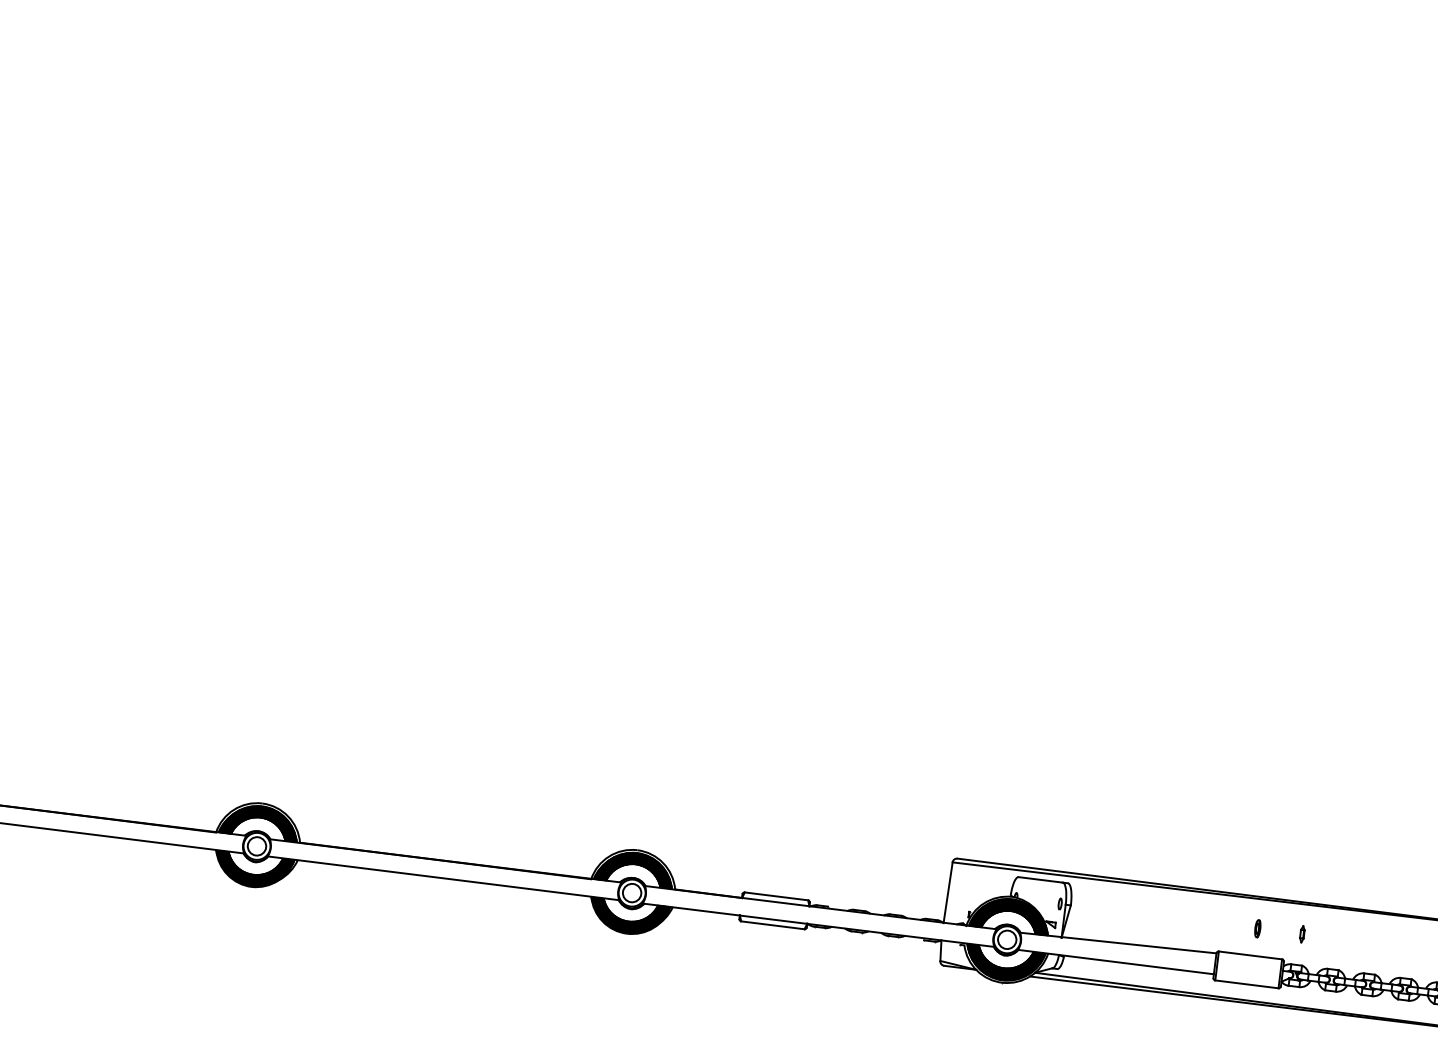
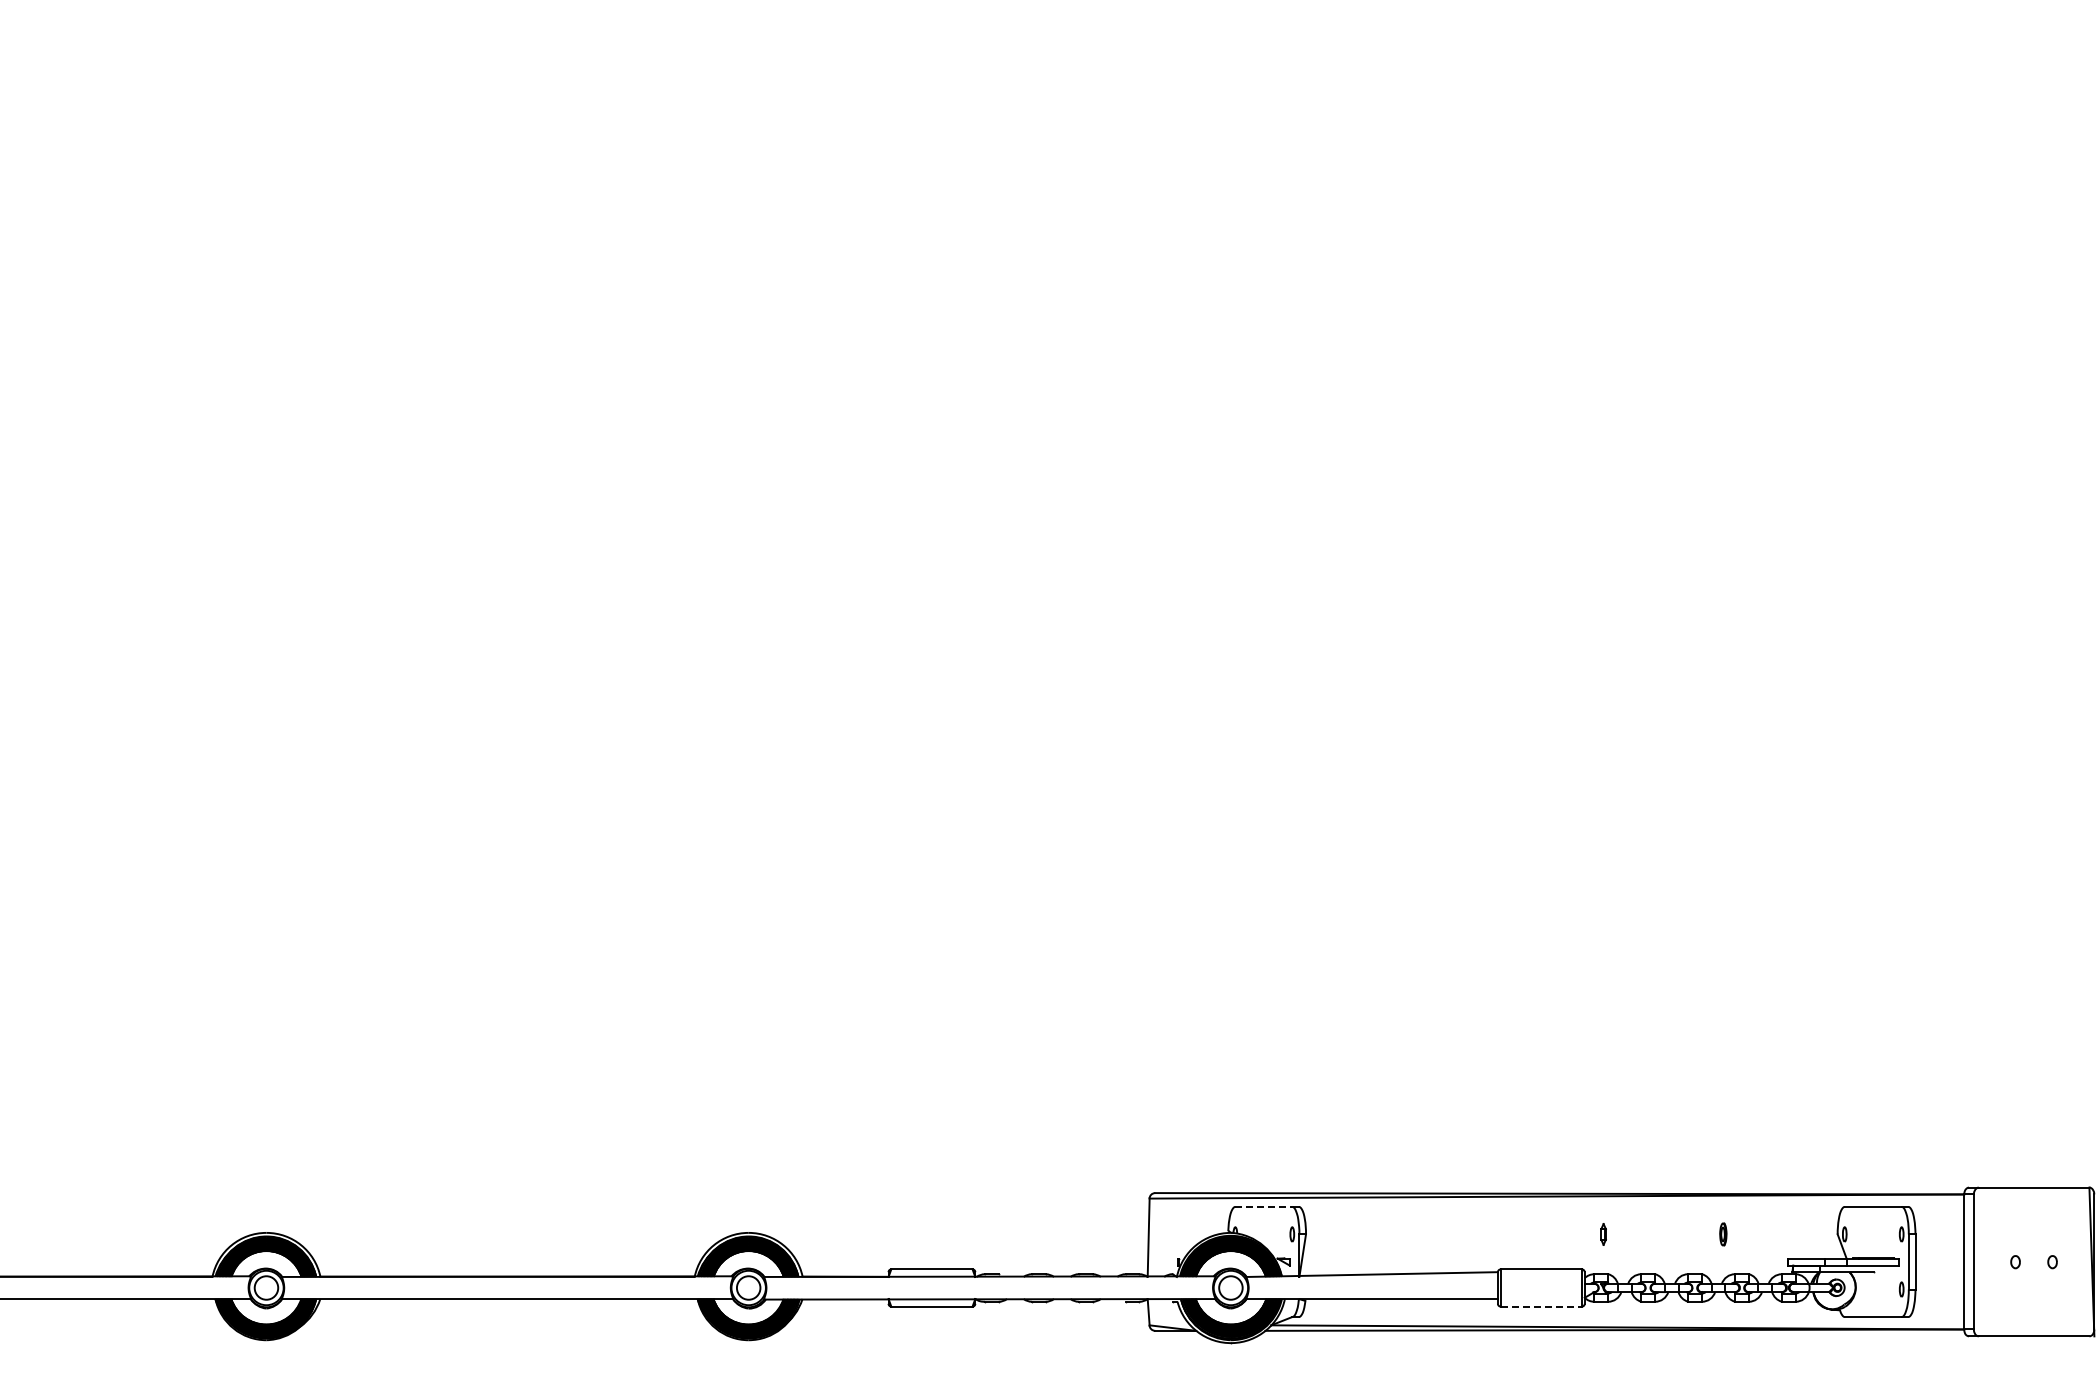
line: (1041, 879) -> (1264, 1206), solid -> dashed
part: (1257, 928) -> (1723, 1234), moved
line: (1247, 984) -> (1541, 1306), solid -> dashed

